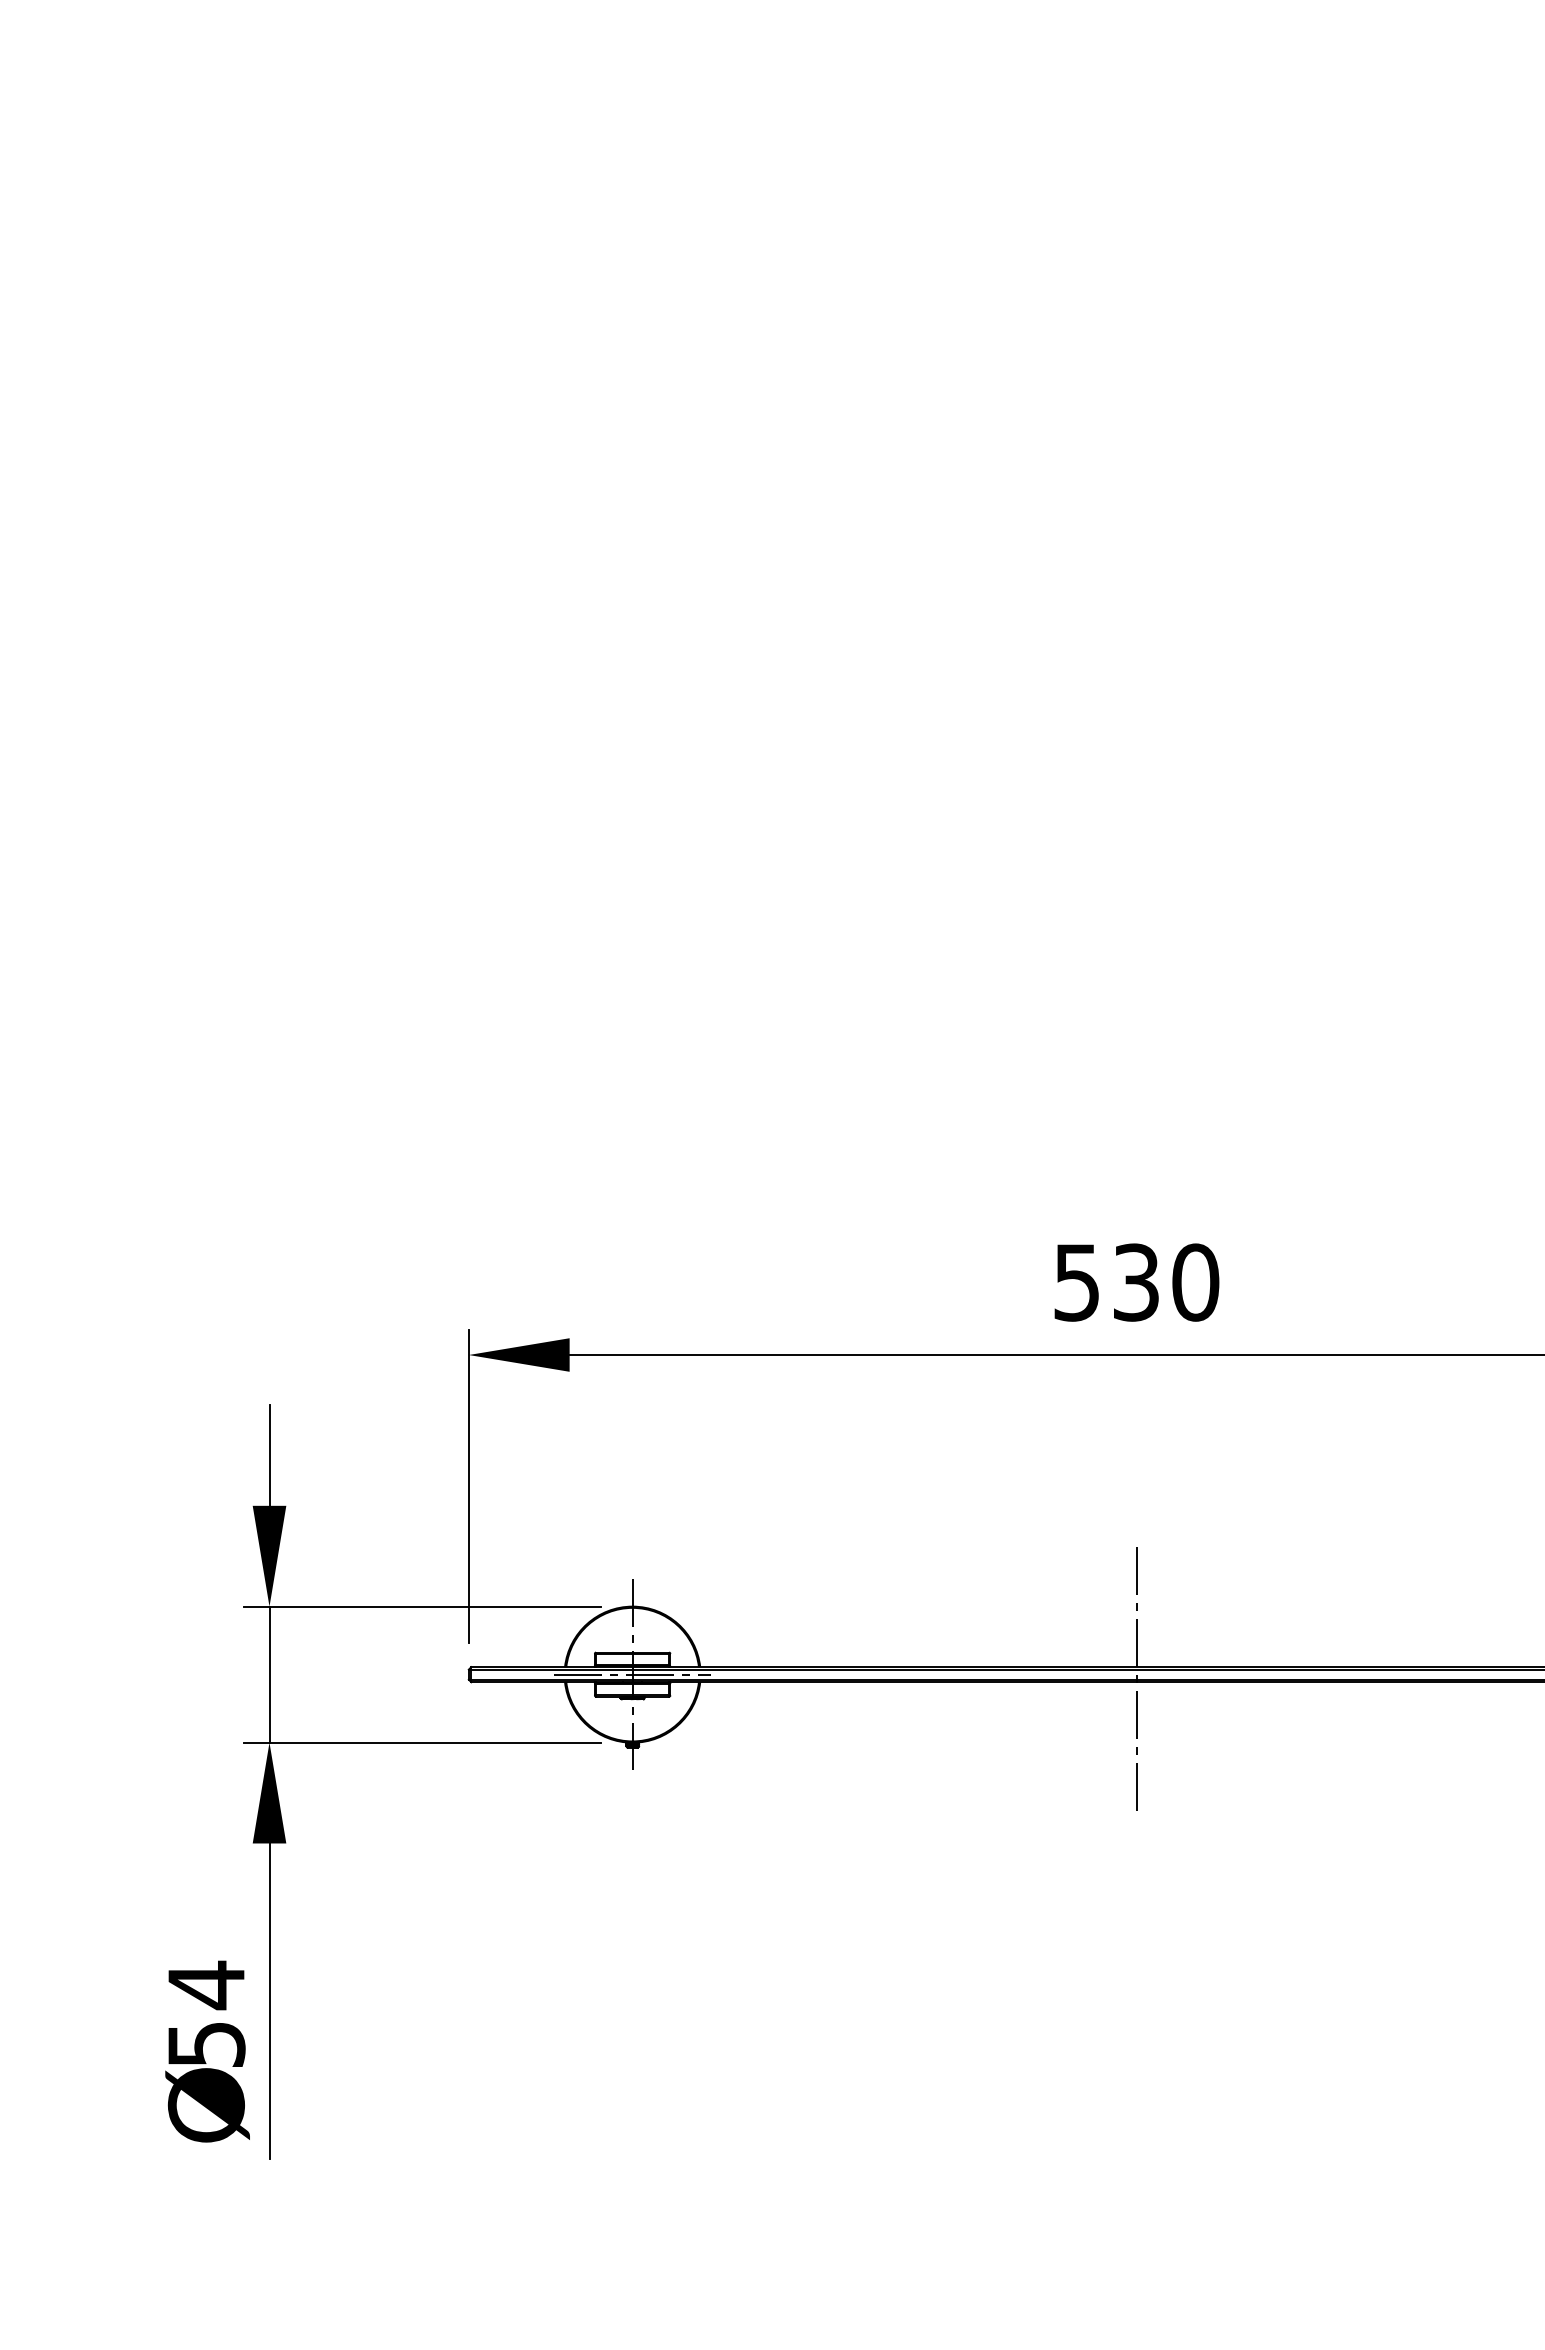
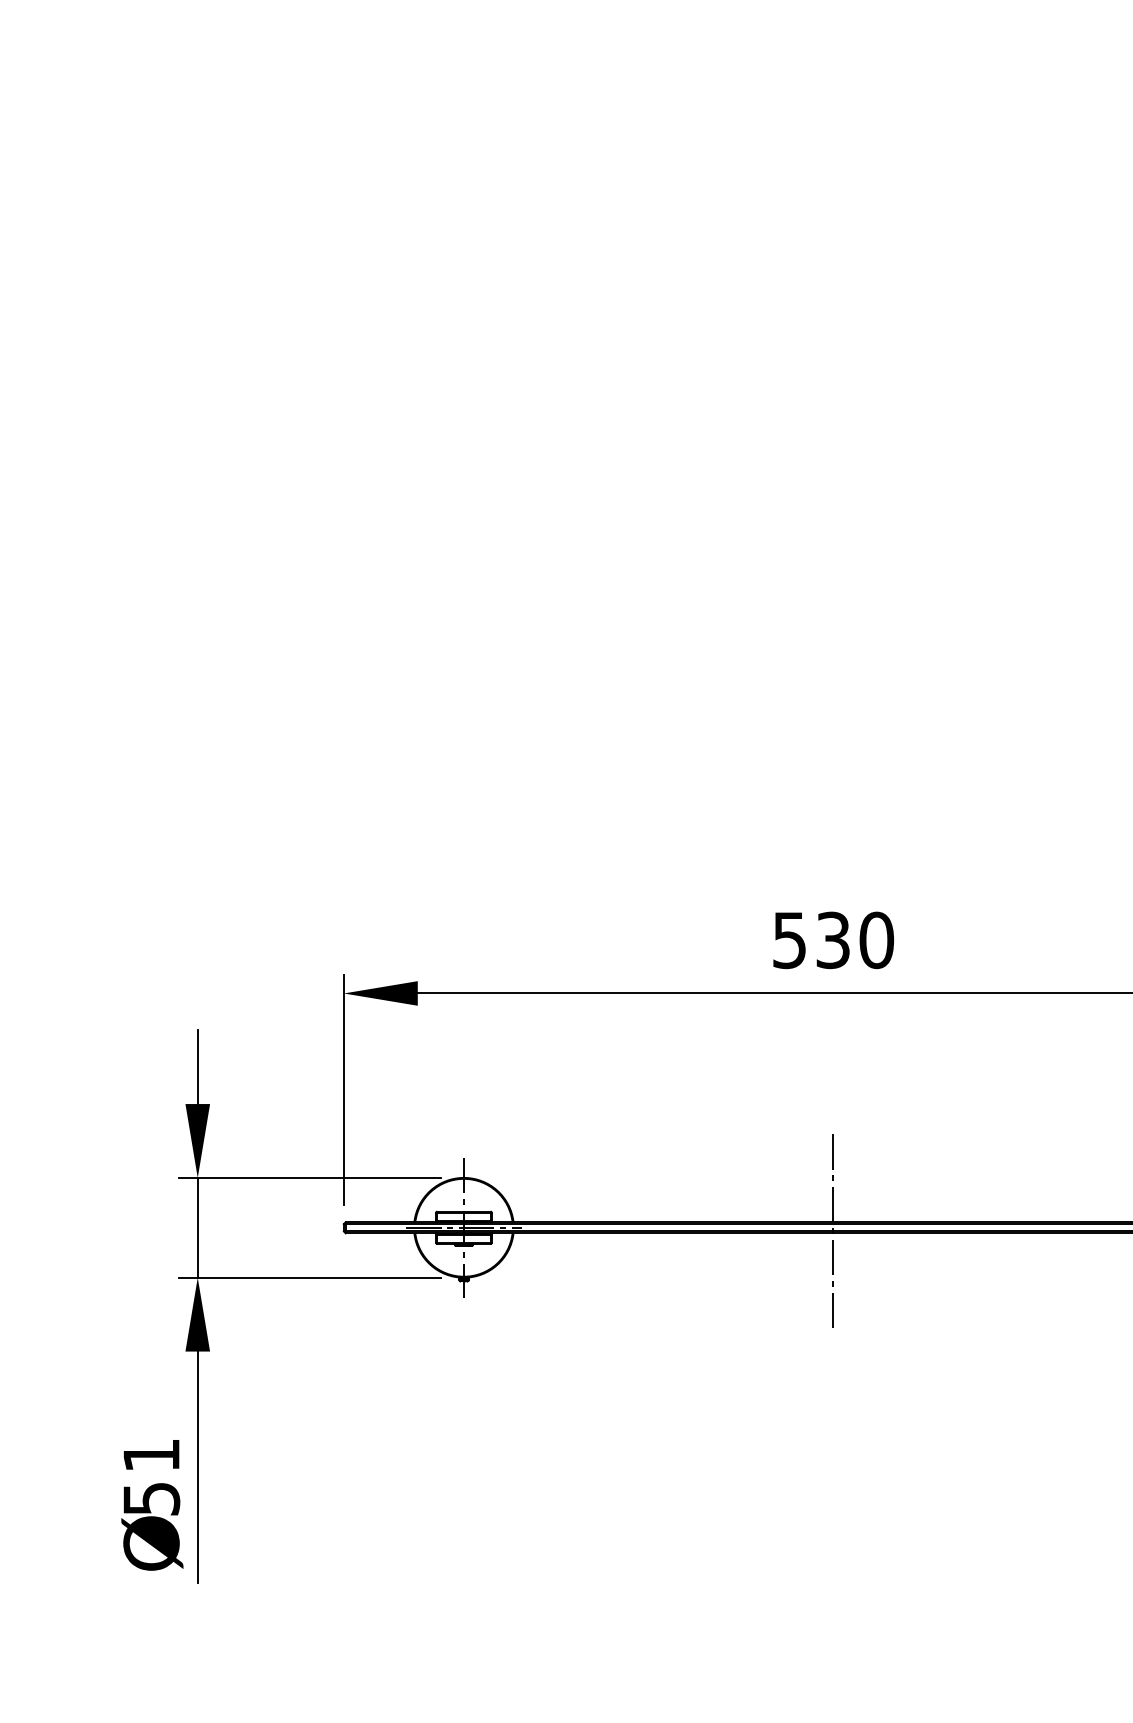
text: (206, 1985) -> (151, 1455), 54 -> 51

